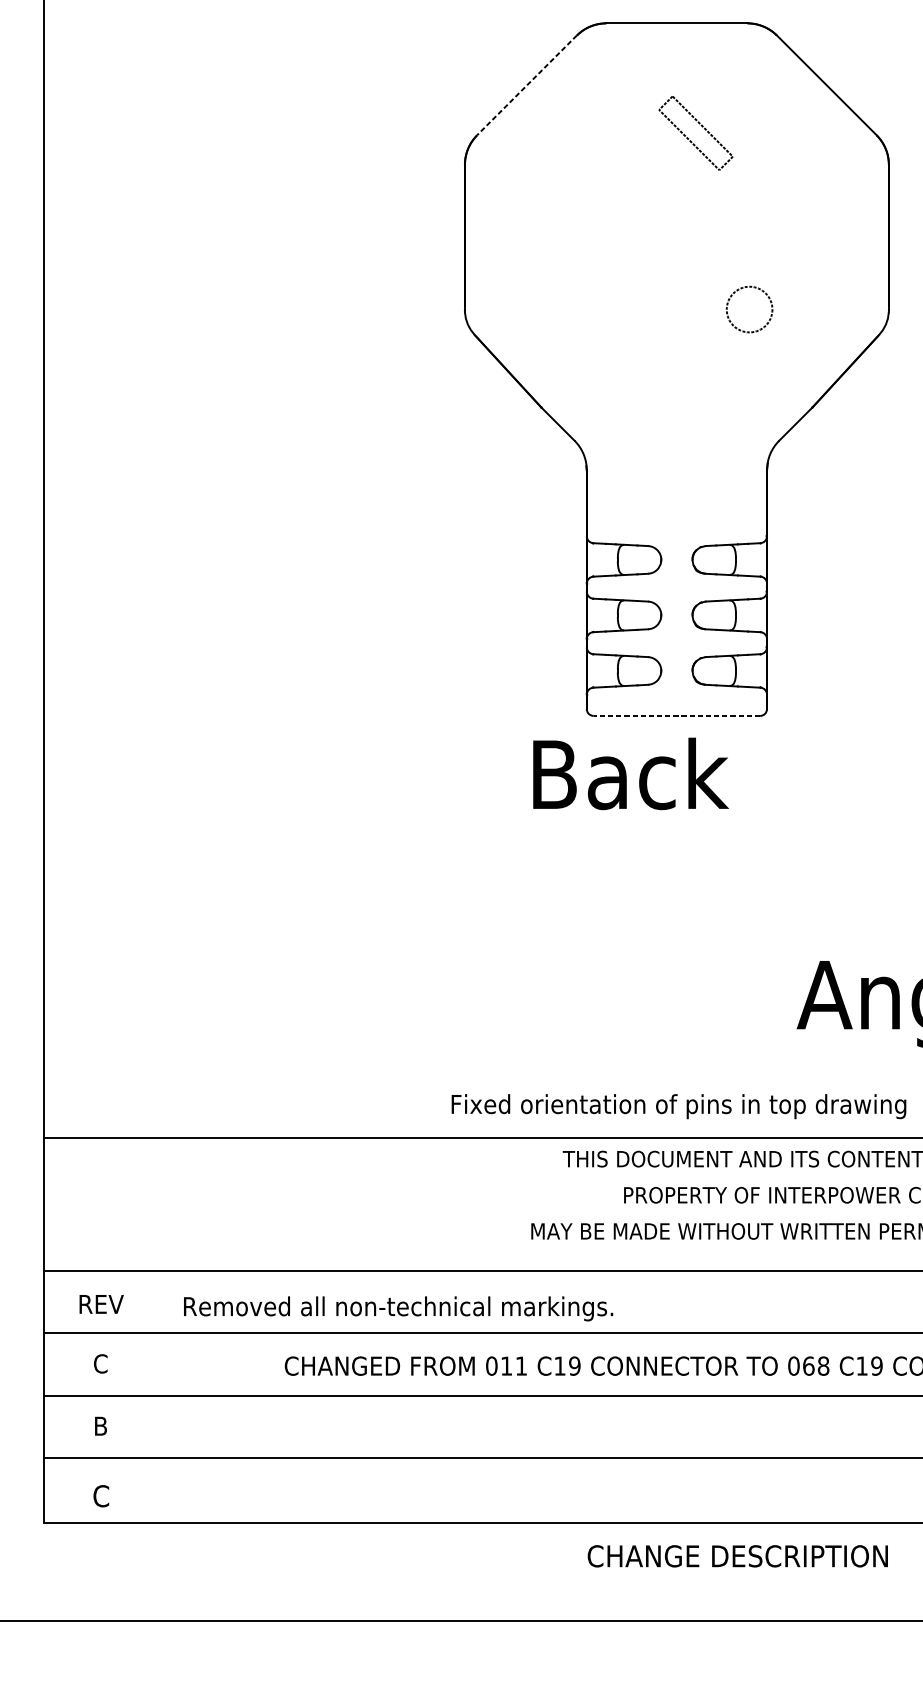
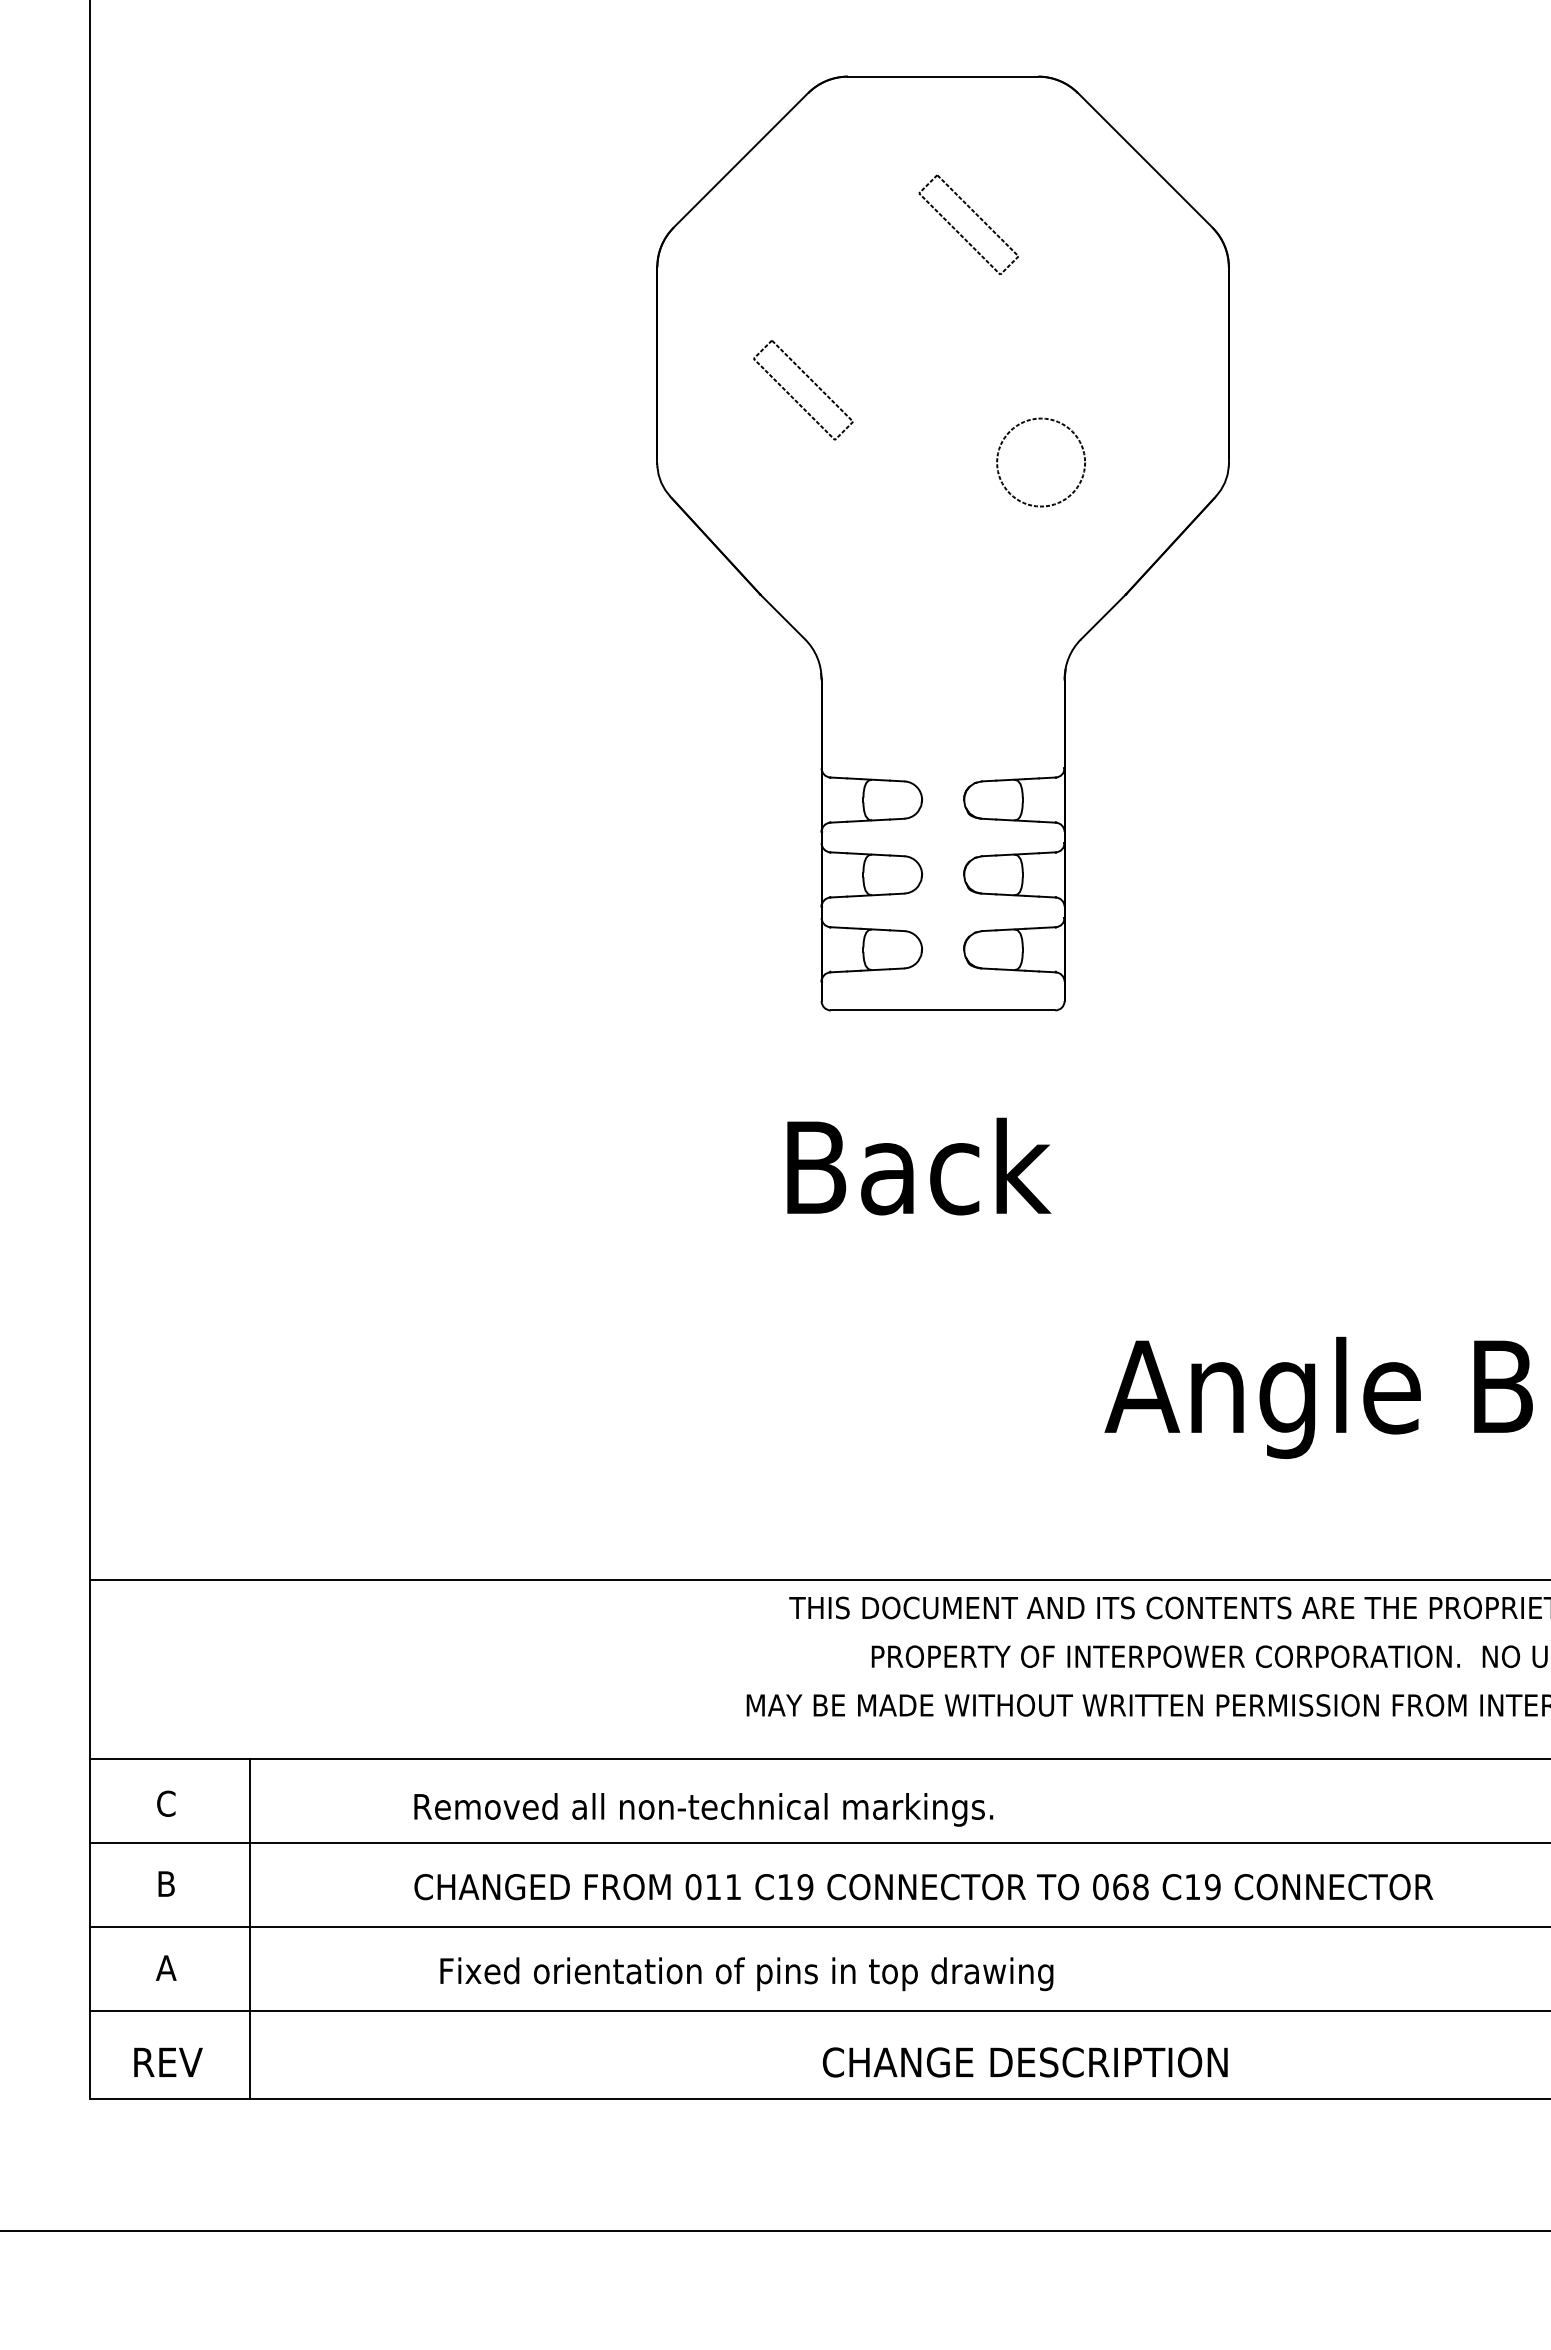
line: (526, 85) -> (740, 160), dashed -> solid
part: (579, 249) -> (811, 381), added
circle: (749, 309) -> (1041, 462), size x1.43
line: (676, 715) -> (942, 1010), dashed -> solid
text: (631, 773) -> (919, 1166), moved
text: (678, 1106) -> (746, 1974), moved
text: (101, 1304) -> (167, 1803), REV -> C
text: (398, 1308) -> (703, 1809), moved
text: (100, 1363) -> (166, 1883), C -> B
line: (162, 1396) -> (249, 1928), added
text: (100, 1425) -> (166, 1967), B -> A
text: (102, 1496) -> (168, 2062), C -> REV
text: (737, 1556) -> (1024, 2062), moved

